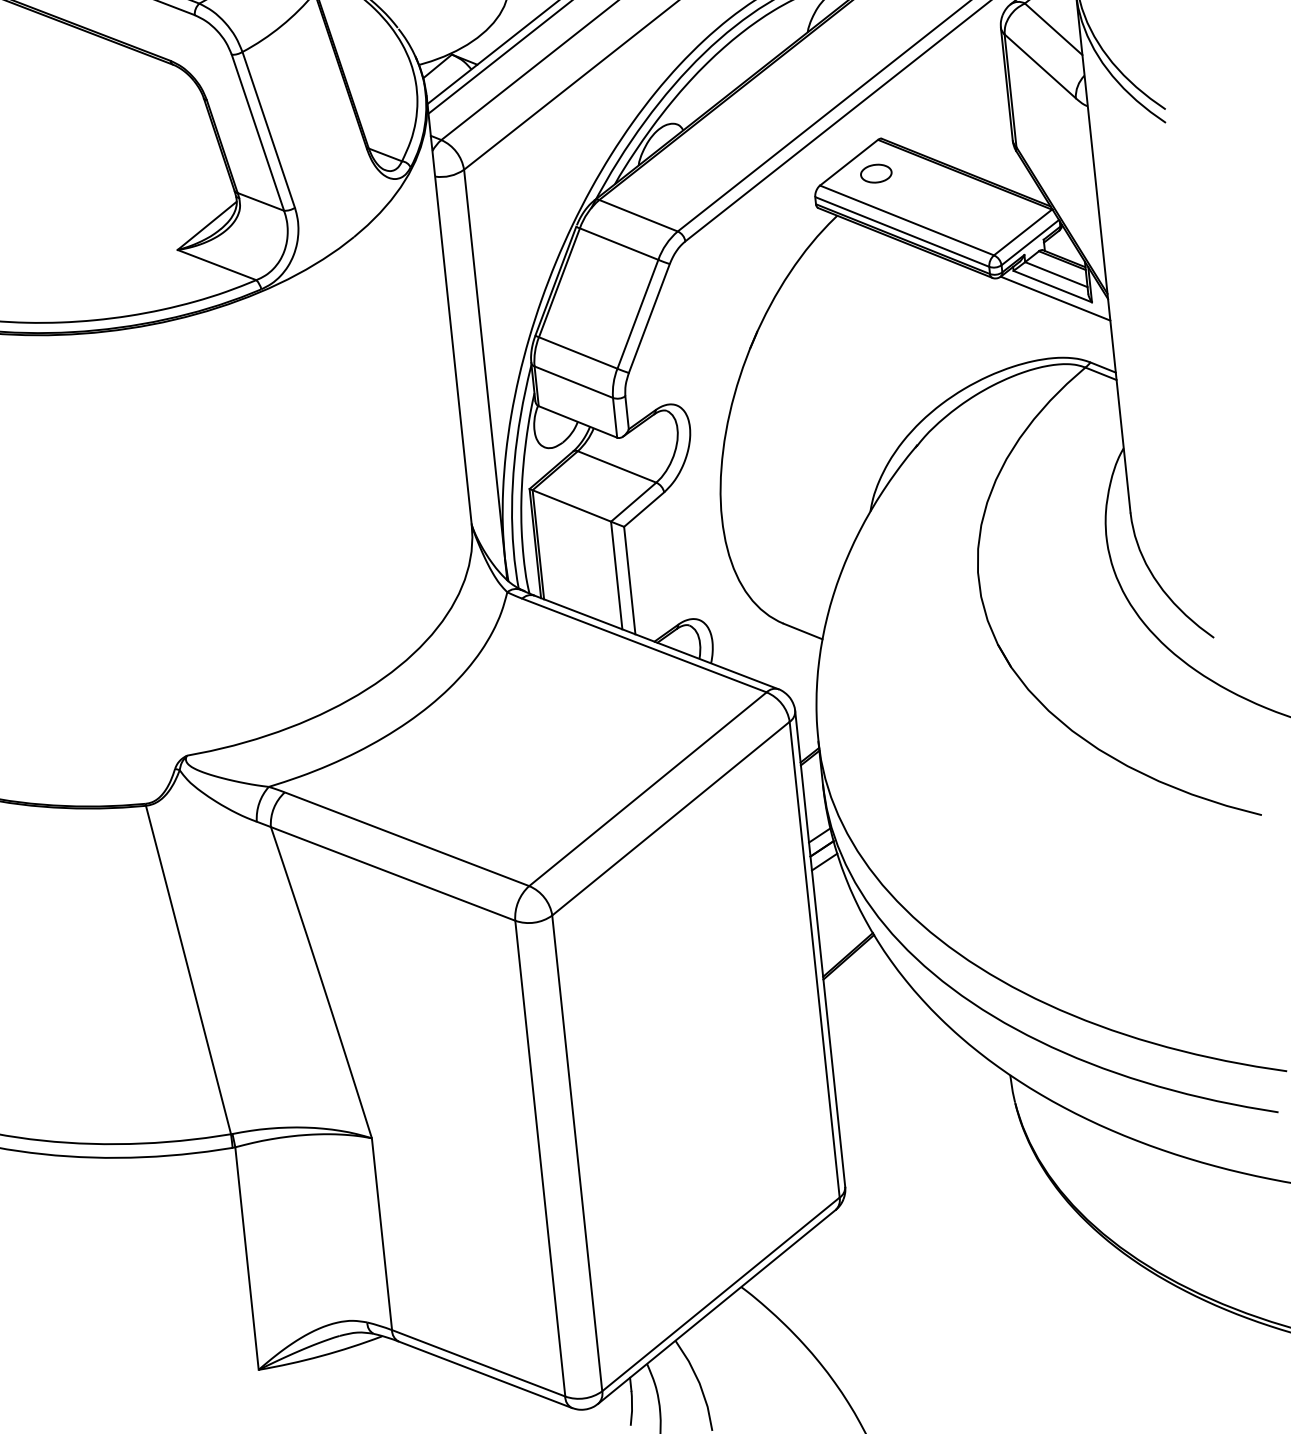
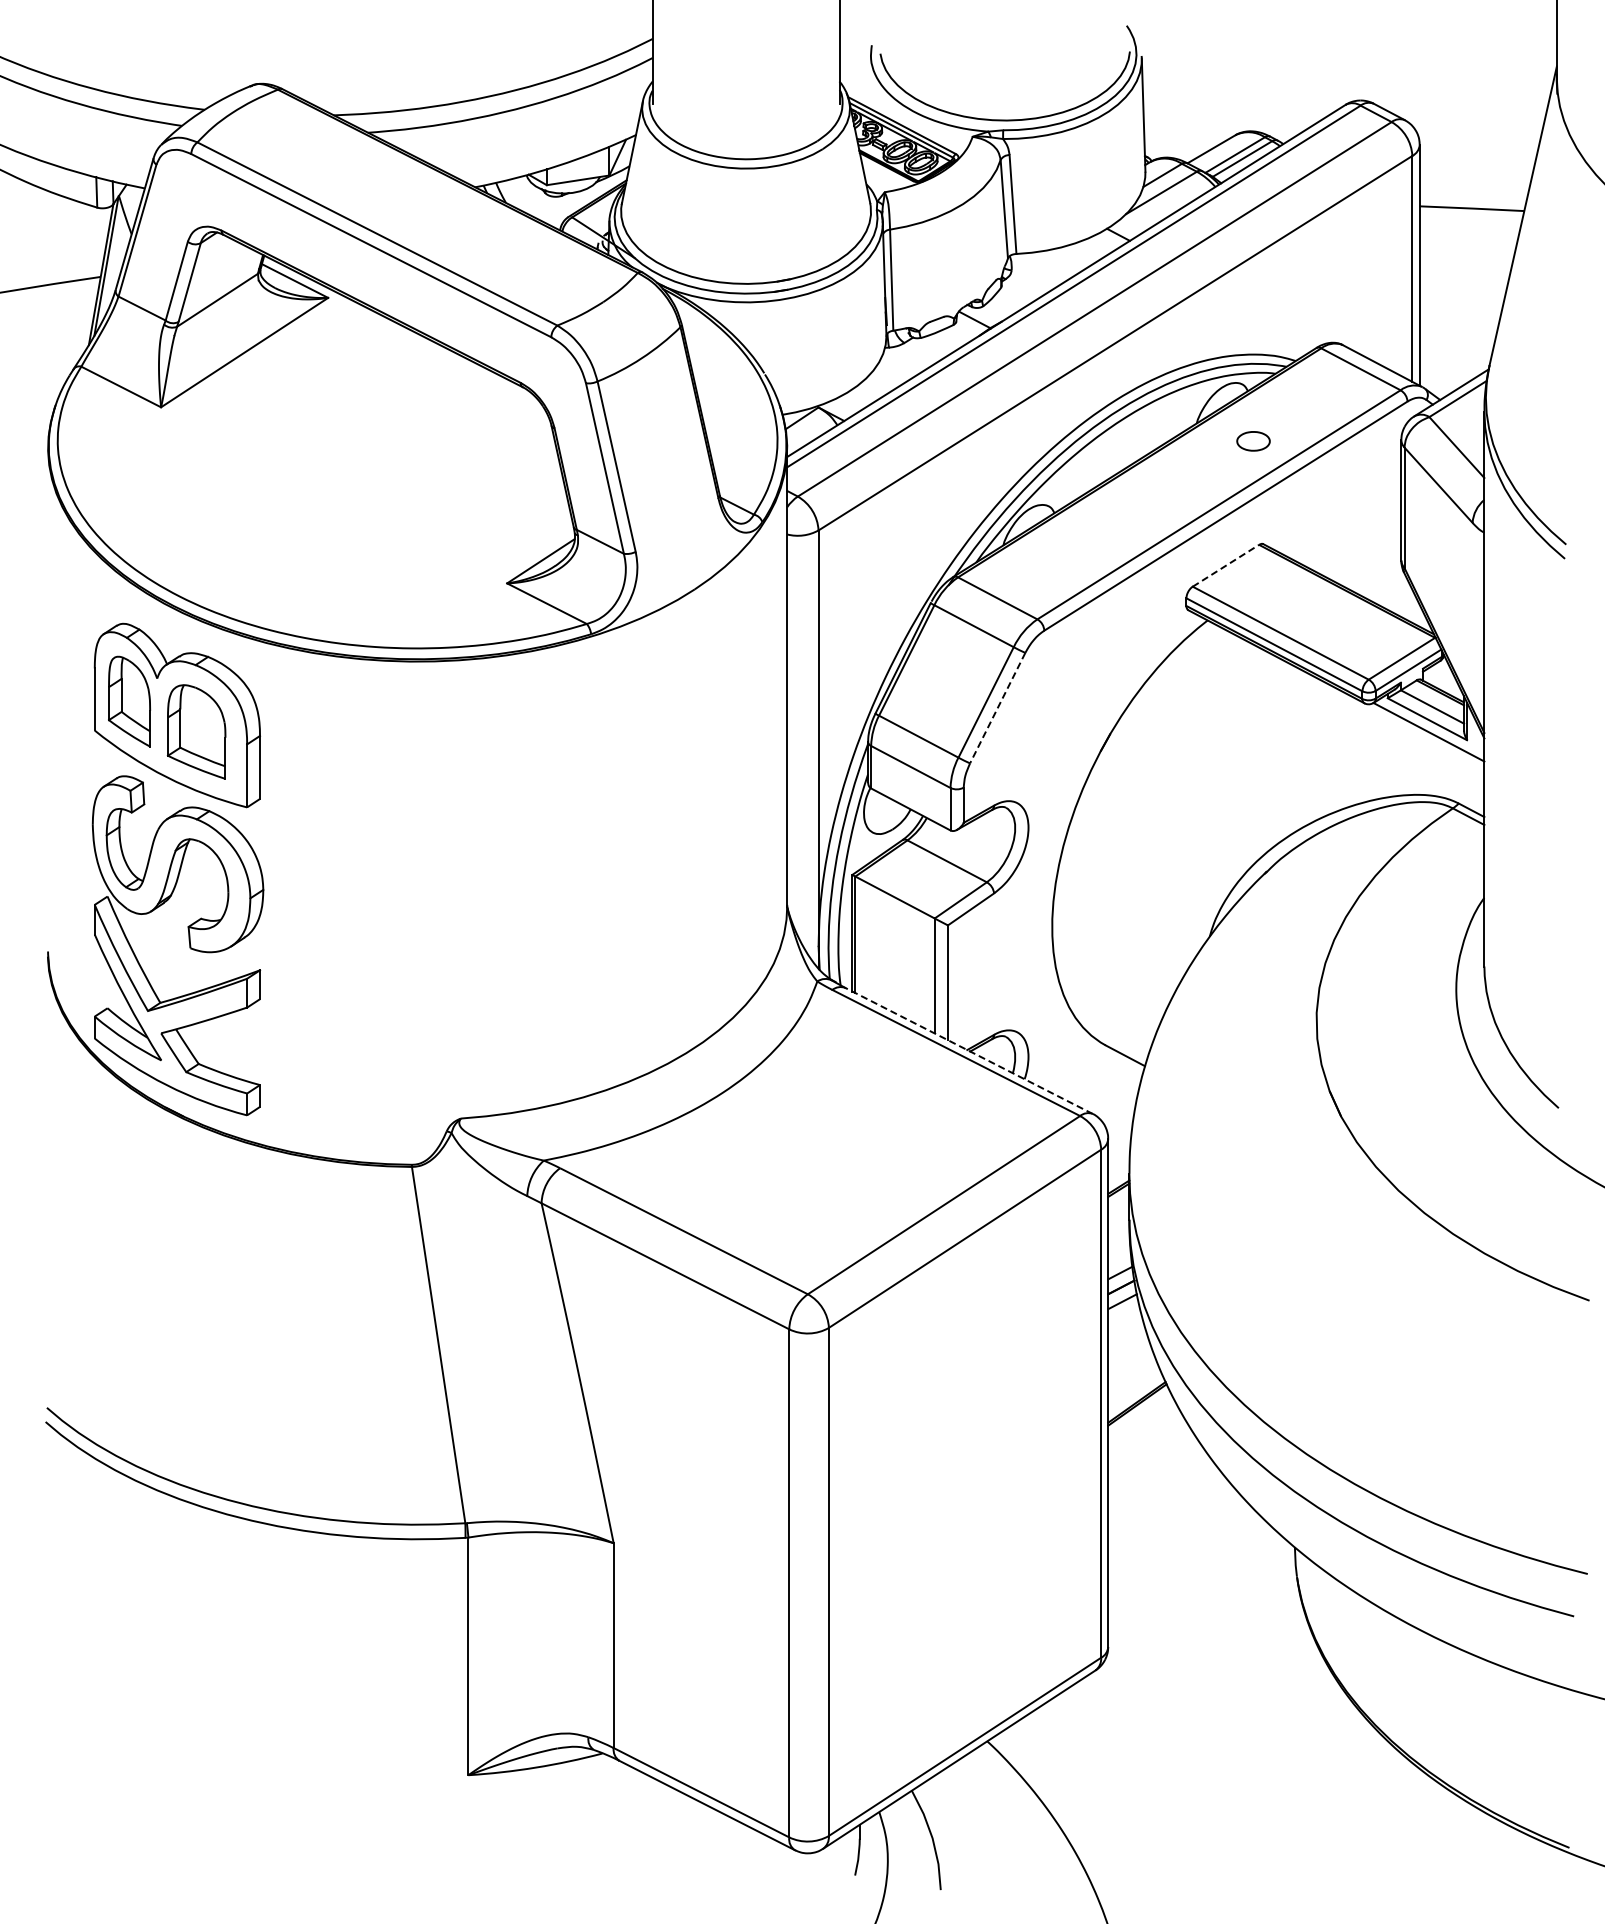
line: (849, 162) -> (1226, 565), solid -> dashed
part: (876, 173) -> (1253, 441), moved
line: (649, 318) -> (997, 708), solid -> dashed
line: (656, 641) -> (969, 1050), solid -> dashed

